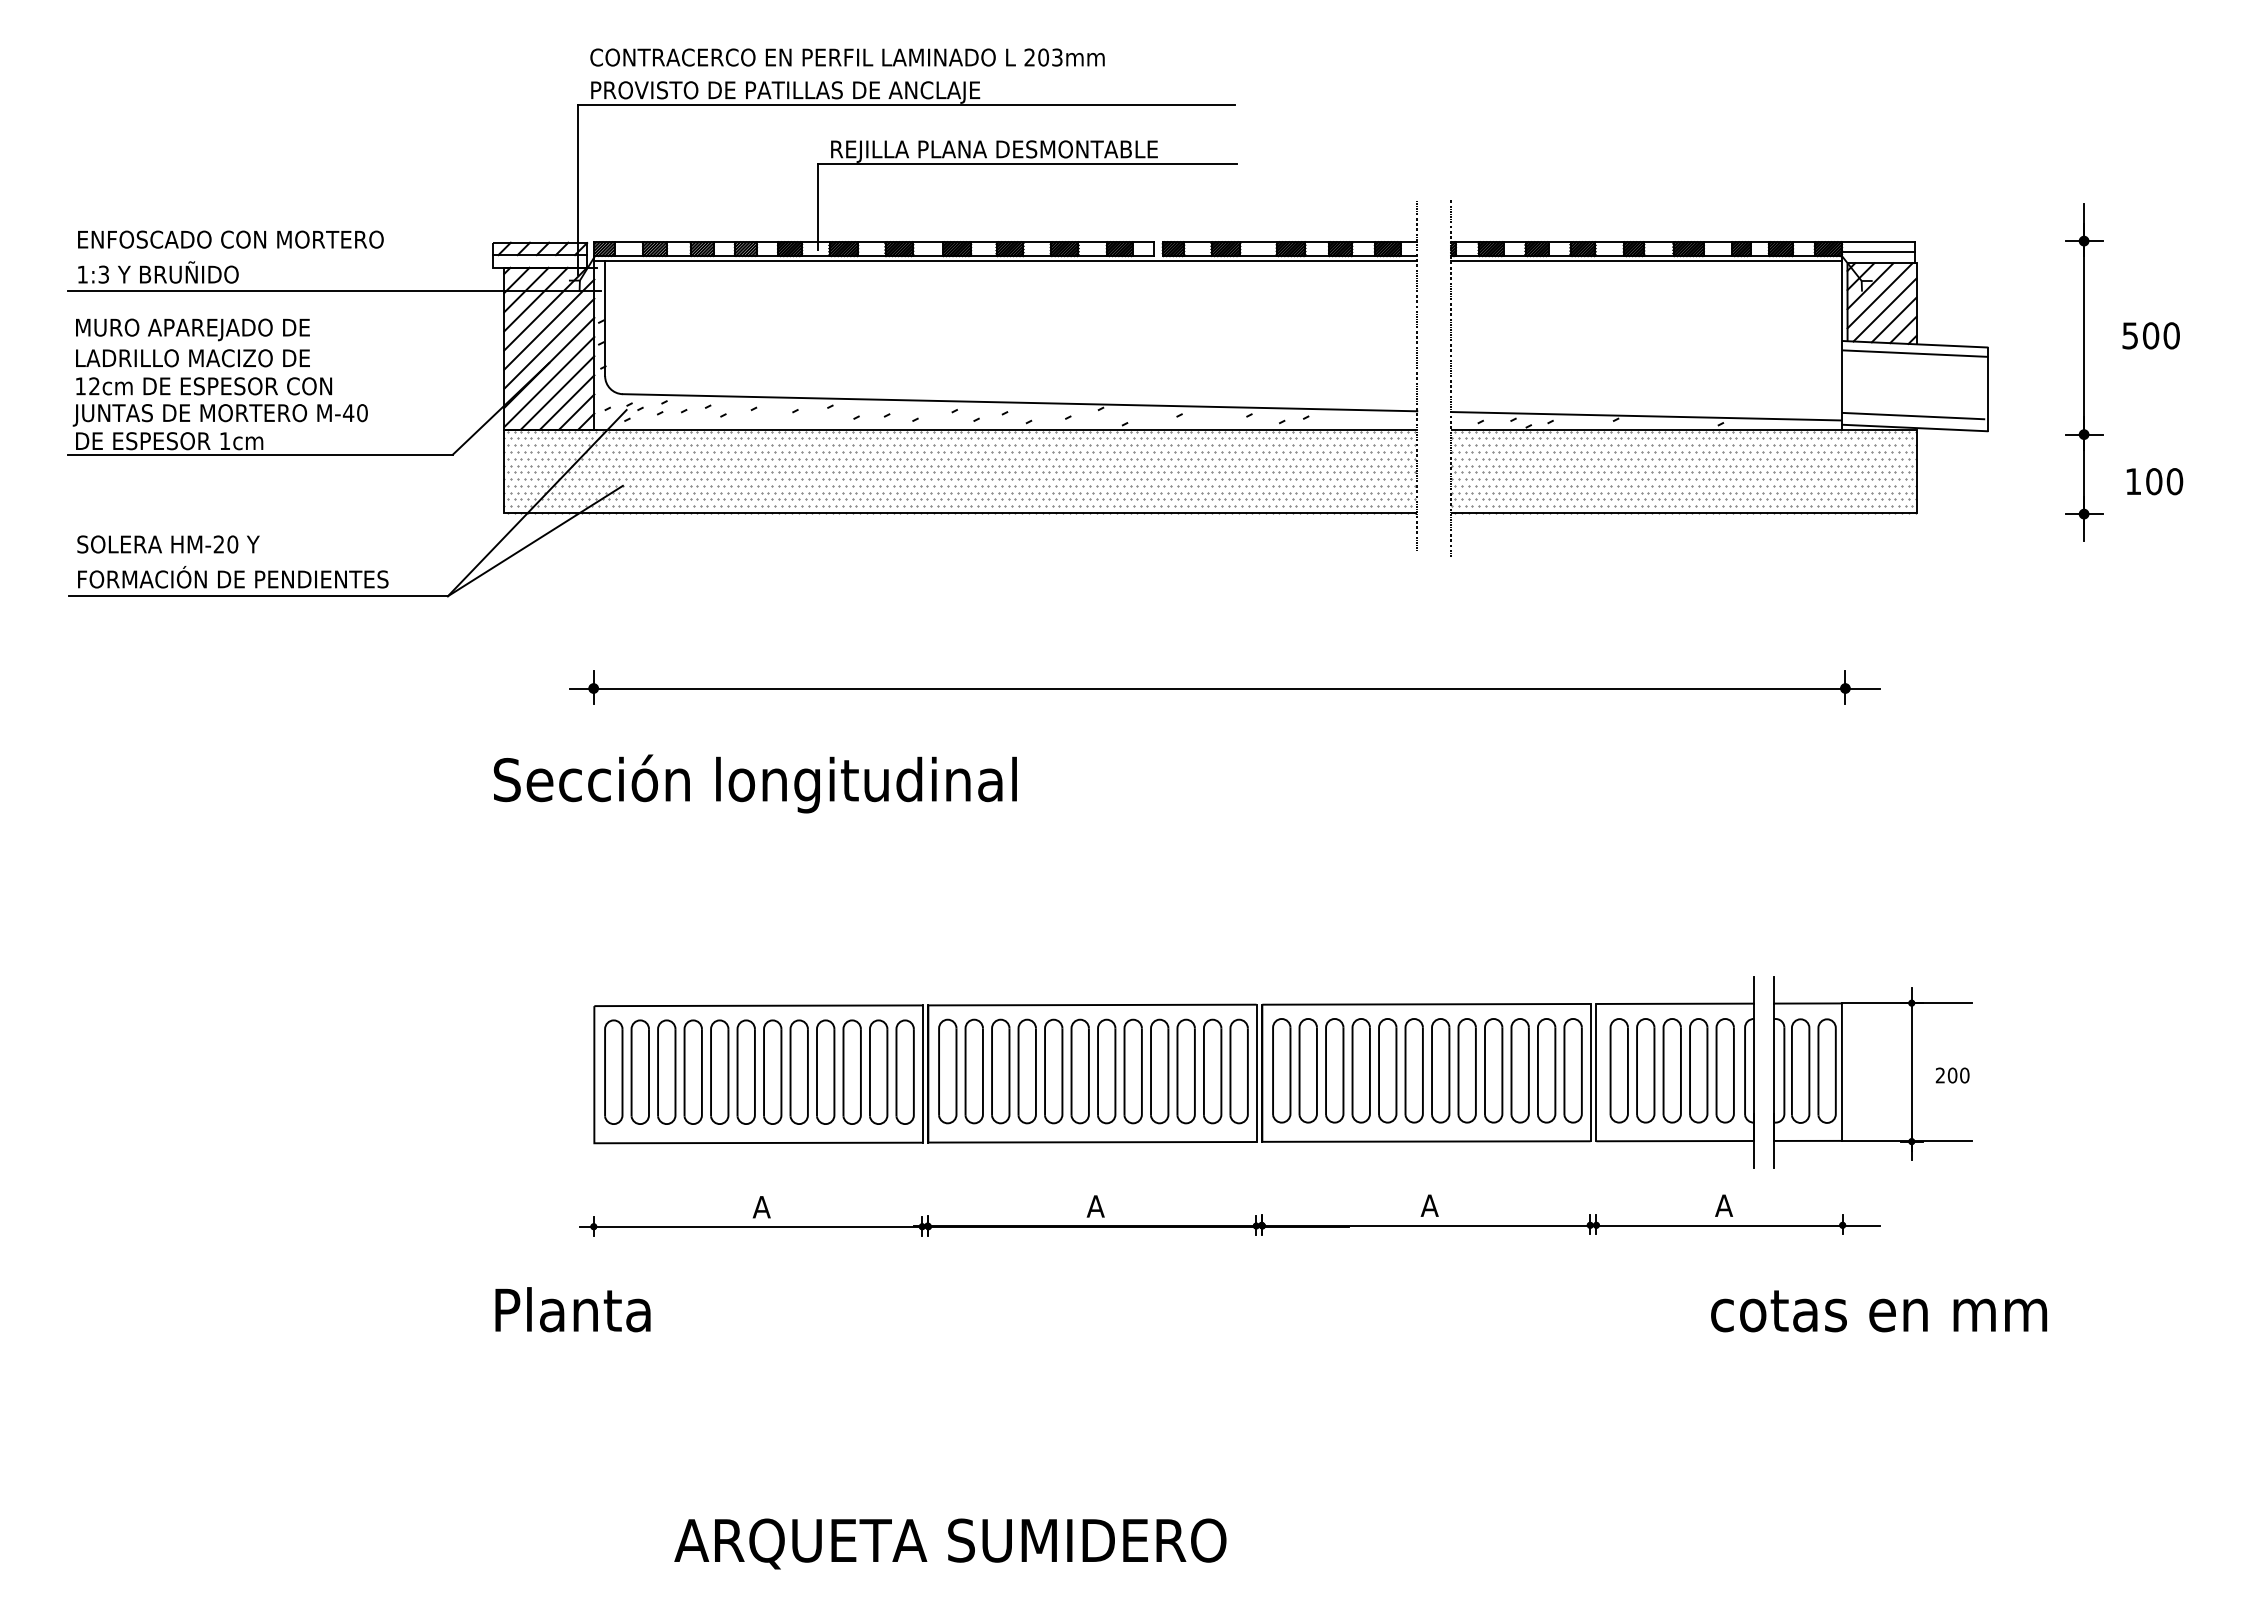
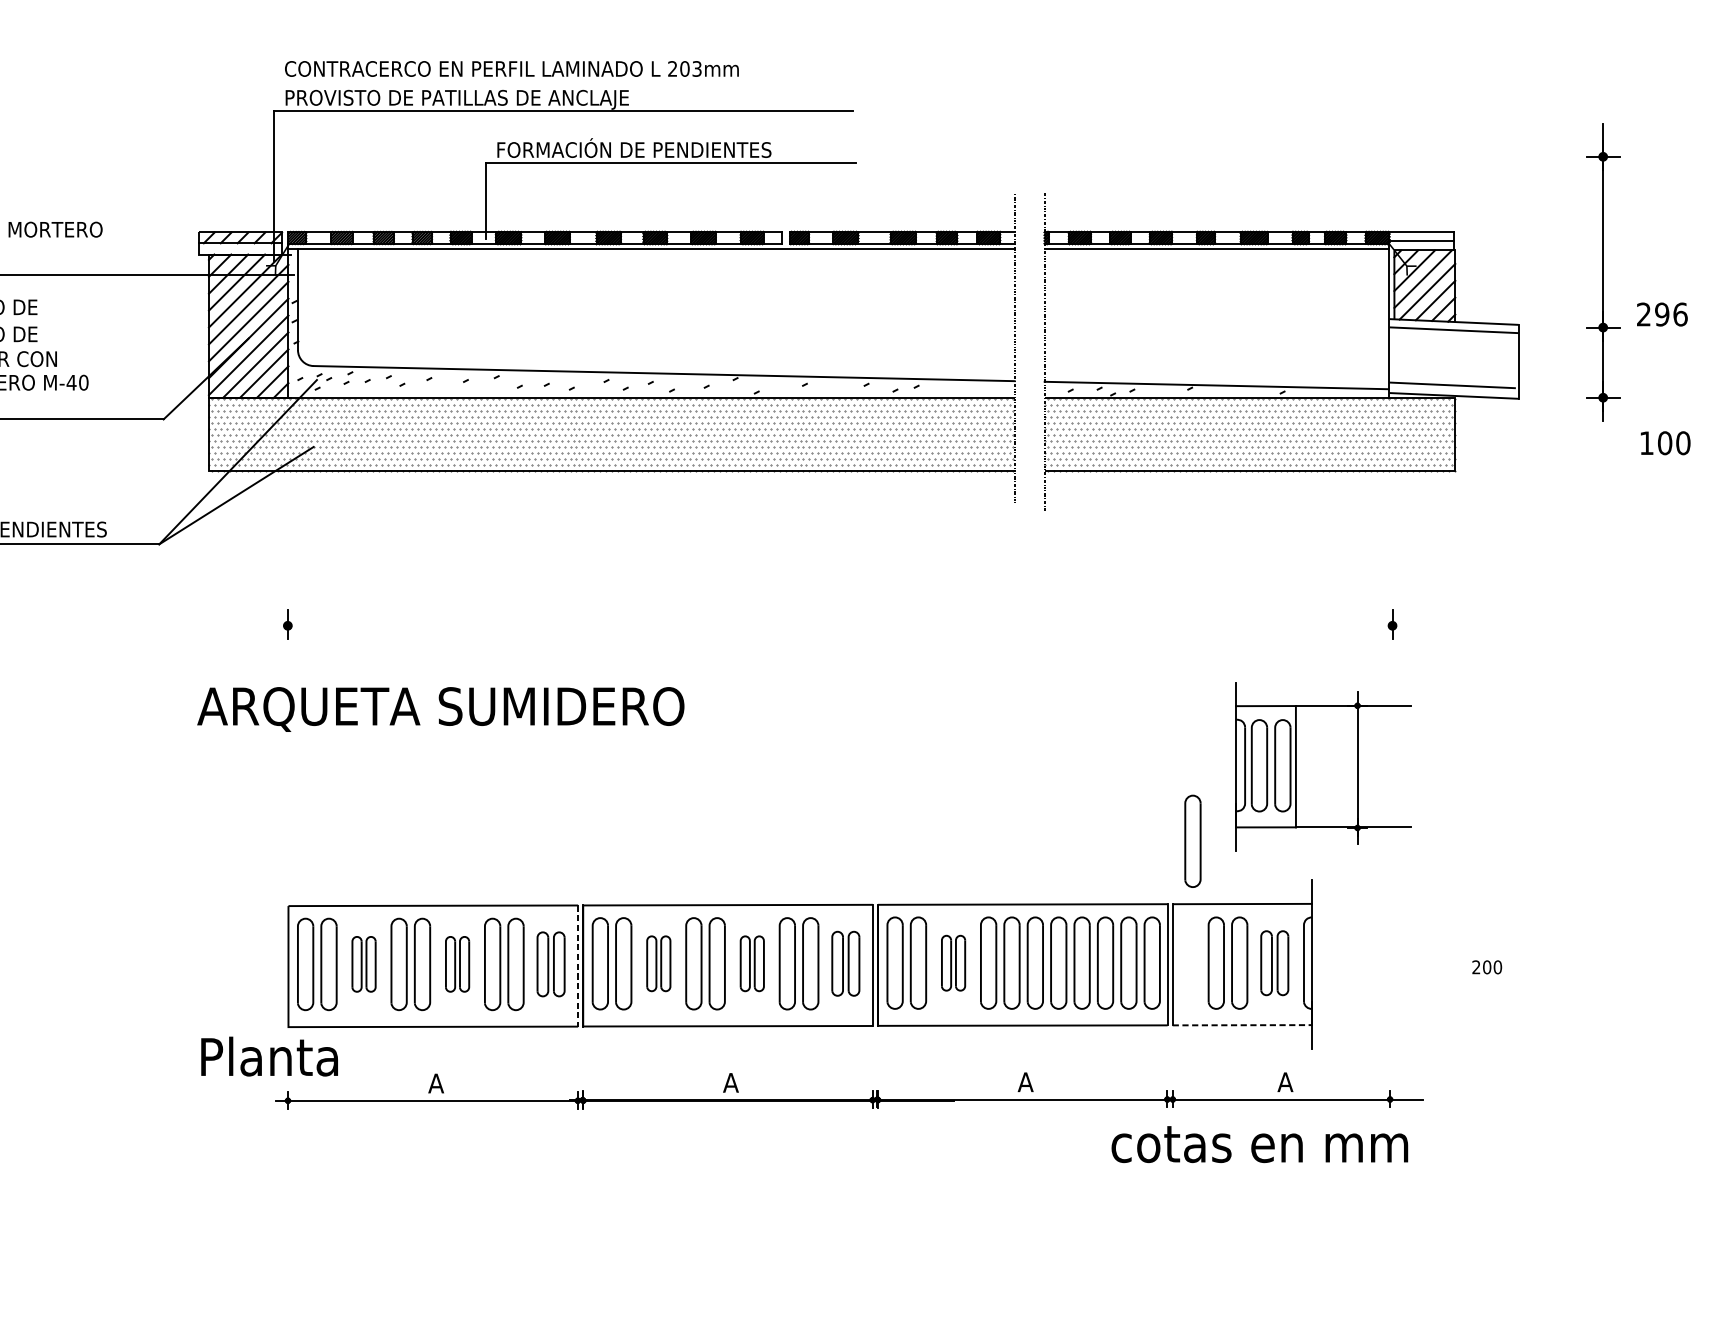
text: (995, 148) -> (642, 149), REJILLA PLANA DESMONTABLE -> FORMACIÓN DE PENDIENTES
text: (2151, 335) -> (1662, 314), 500 -> 296
part: (2084, 372) -> (1603, 272), moved
line: (1224, 688) -> (844, 625), removed
text: (767, 783) -> (441, 709), Sección longitudinal -> ARQUETA SUMIDERO
part: (1347, 1070) -> (953, 962), size x0.6
part: (1618, 1070) -> (1192, 841), moved
part: (1711, 1070) -> (1274, 962), size x0.7
part: (679, 1071) -> (363, 963), size x0.6
part: (785, 1071) -> (457, 963), size x0.6
part: (891, 1071) -> (550, 963), size x0.7
part: (1013, 1071) -> (658, 963), size x0.6
part: (1119, 1071) -> (751, 963), size x0.6
part: (1225, 1071) -> (845, 963), size x0.7
part: (1872, 1072) -> (1322, 766), moved
line: (922, 1074) -> (578, 966), solid -> dashed
line: (1675, 1141) -> (1242, 1025), solid -> dashed
text: (572, 1309) -> (269, 1056), moved
text: (1878, 1311) -> (1259, 1144), moved

